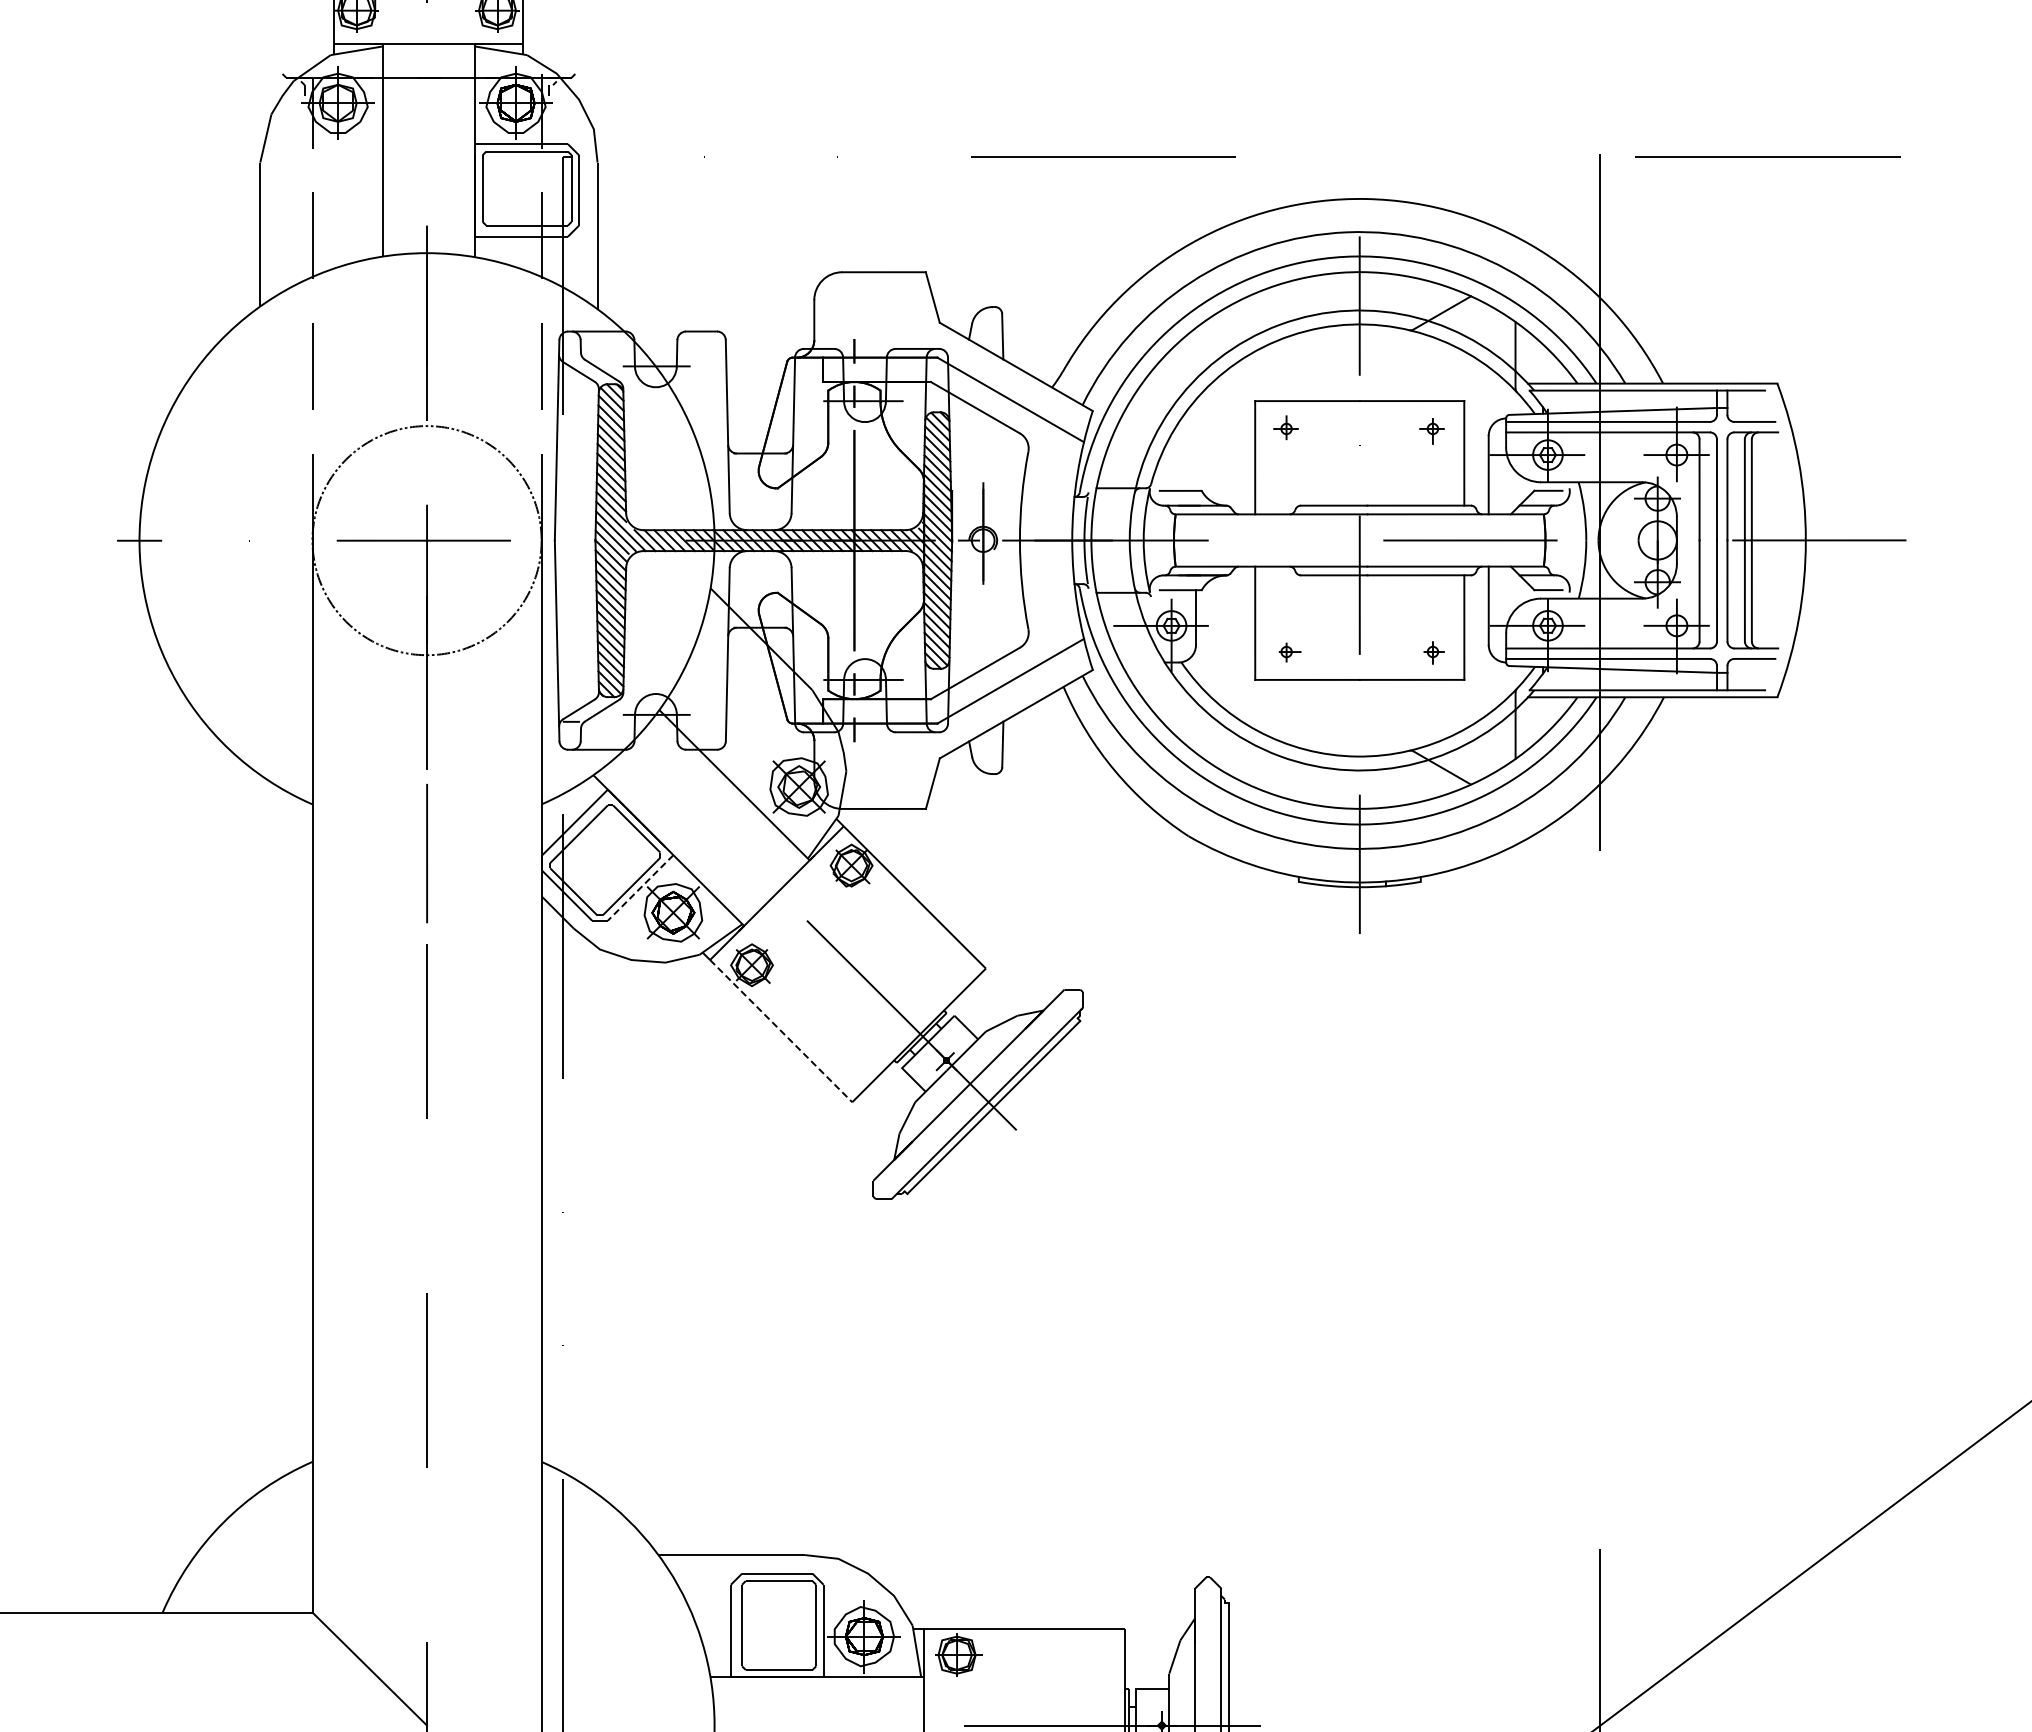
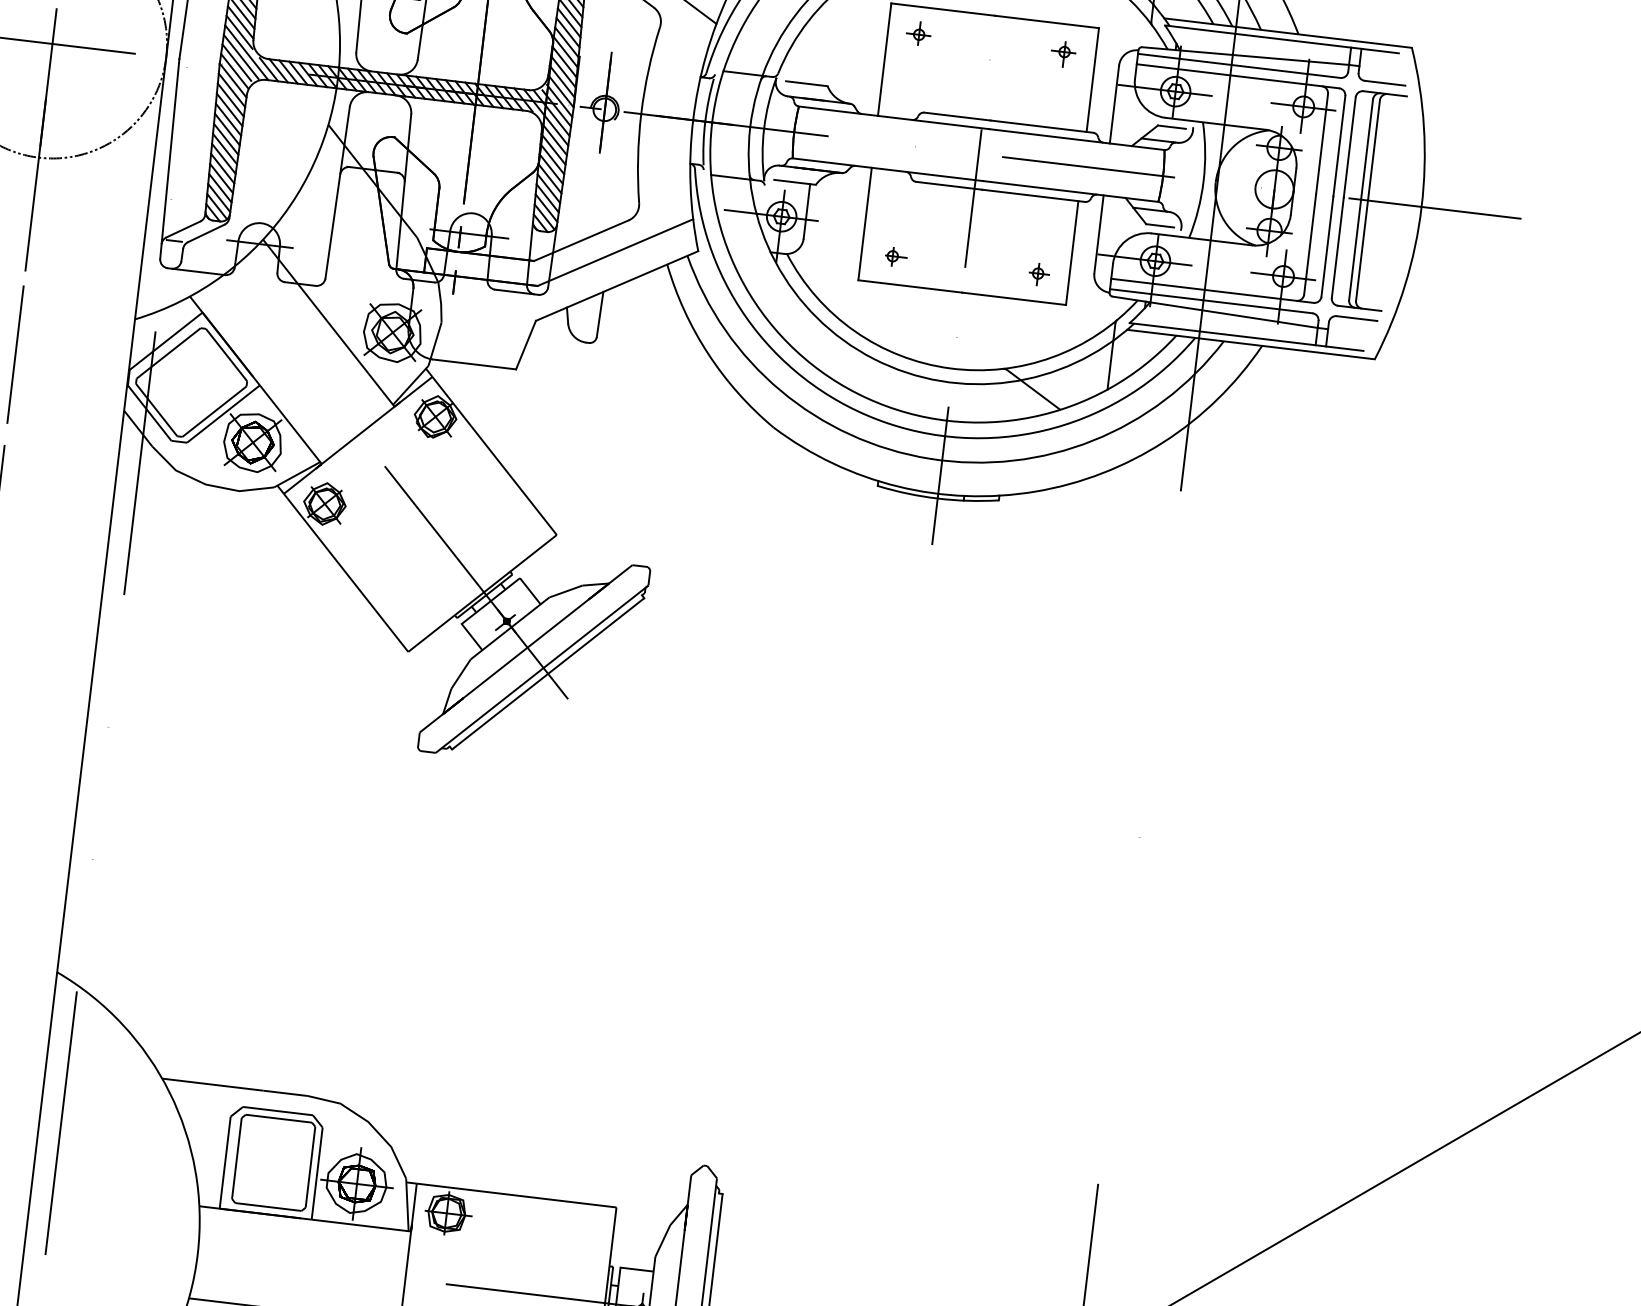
line: (640, 888) -> (223, 414), dashed -> solid
line: (781, 1031) -> (346, 573), dashed -> solid

